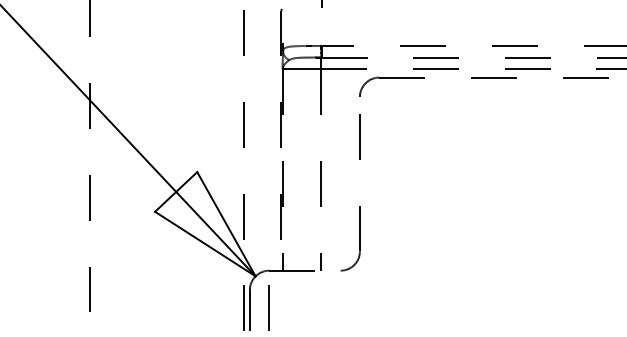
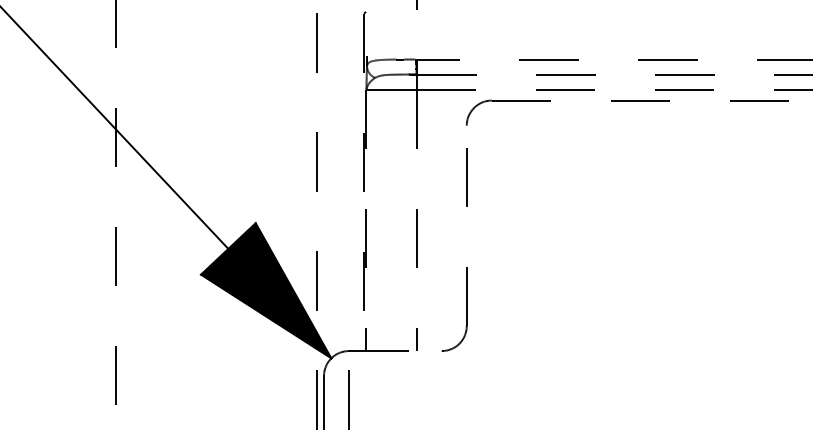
fill: (204, 223) -> (265, 290), added

